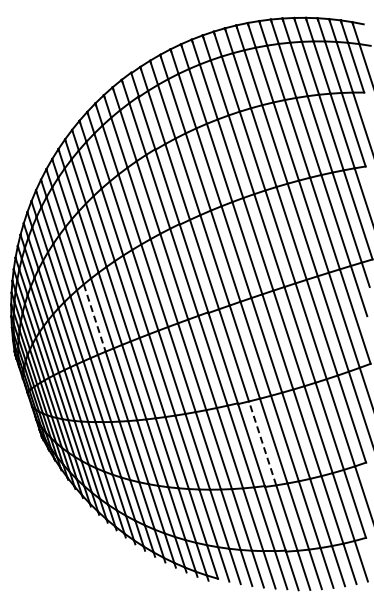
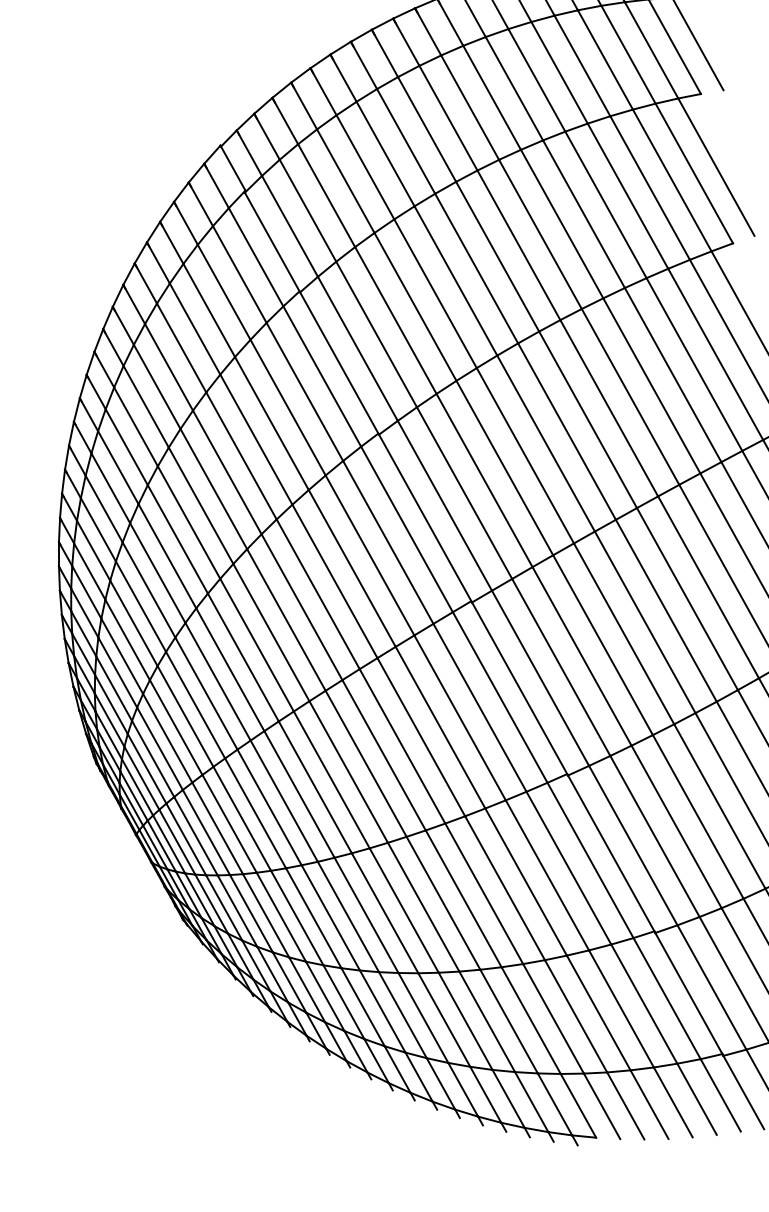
line: (94, 318) -> (243, 658), dashed -> solid
line: (262, 442) -> (632, 843), dashed -> solid

